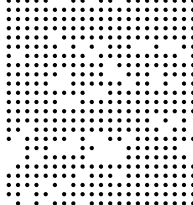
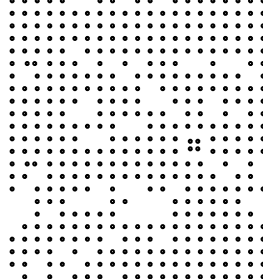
part: (22, 46) -> (30, 63), size x0.6
part: (142, 106) -> (193, 144), size x0.6
part: (22, 120) -> (30, 163), size x0.6

